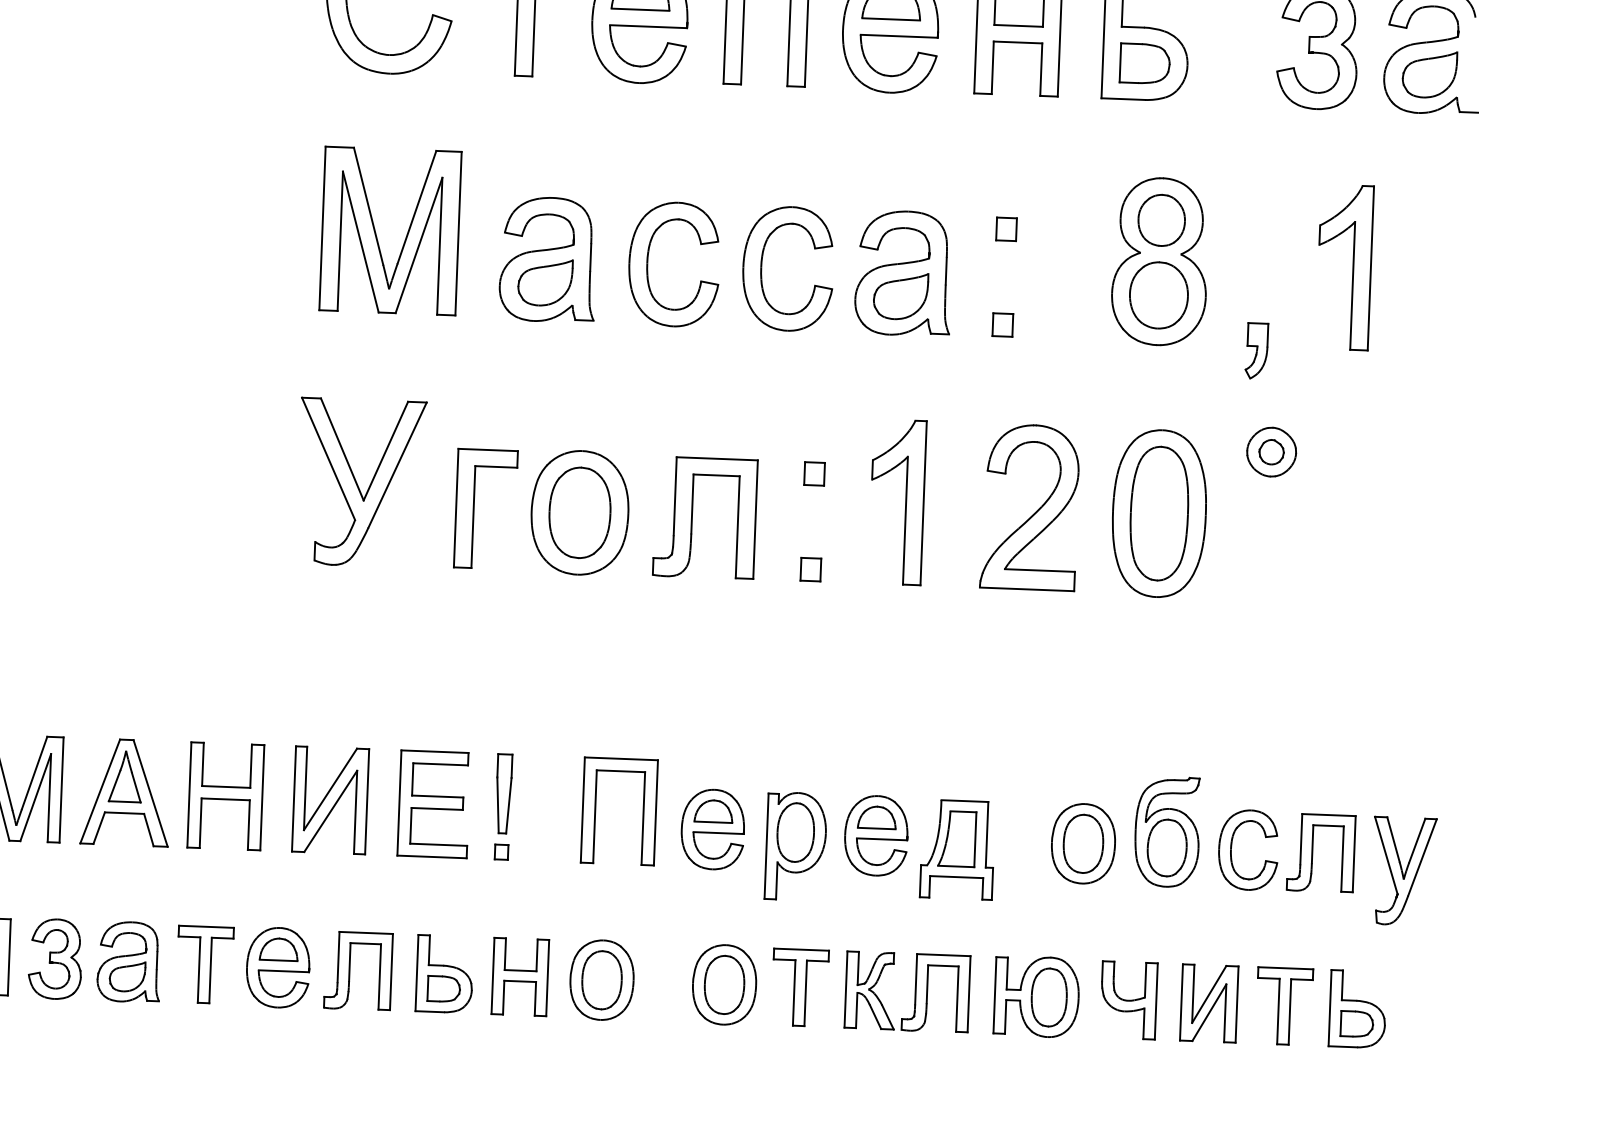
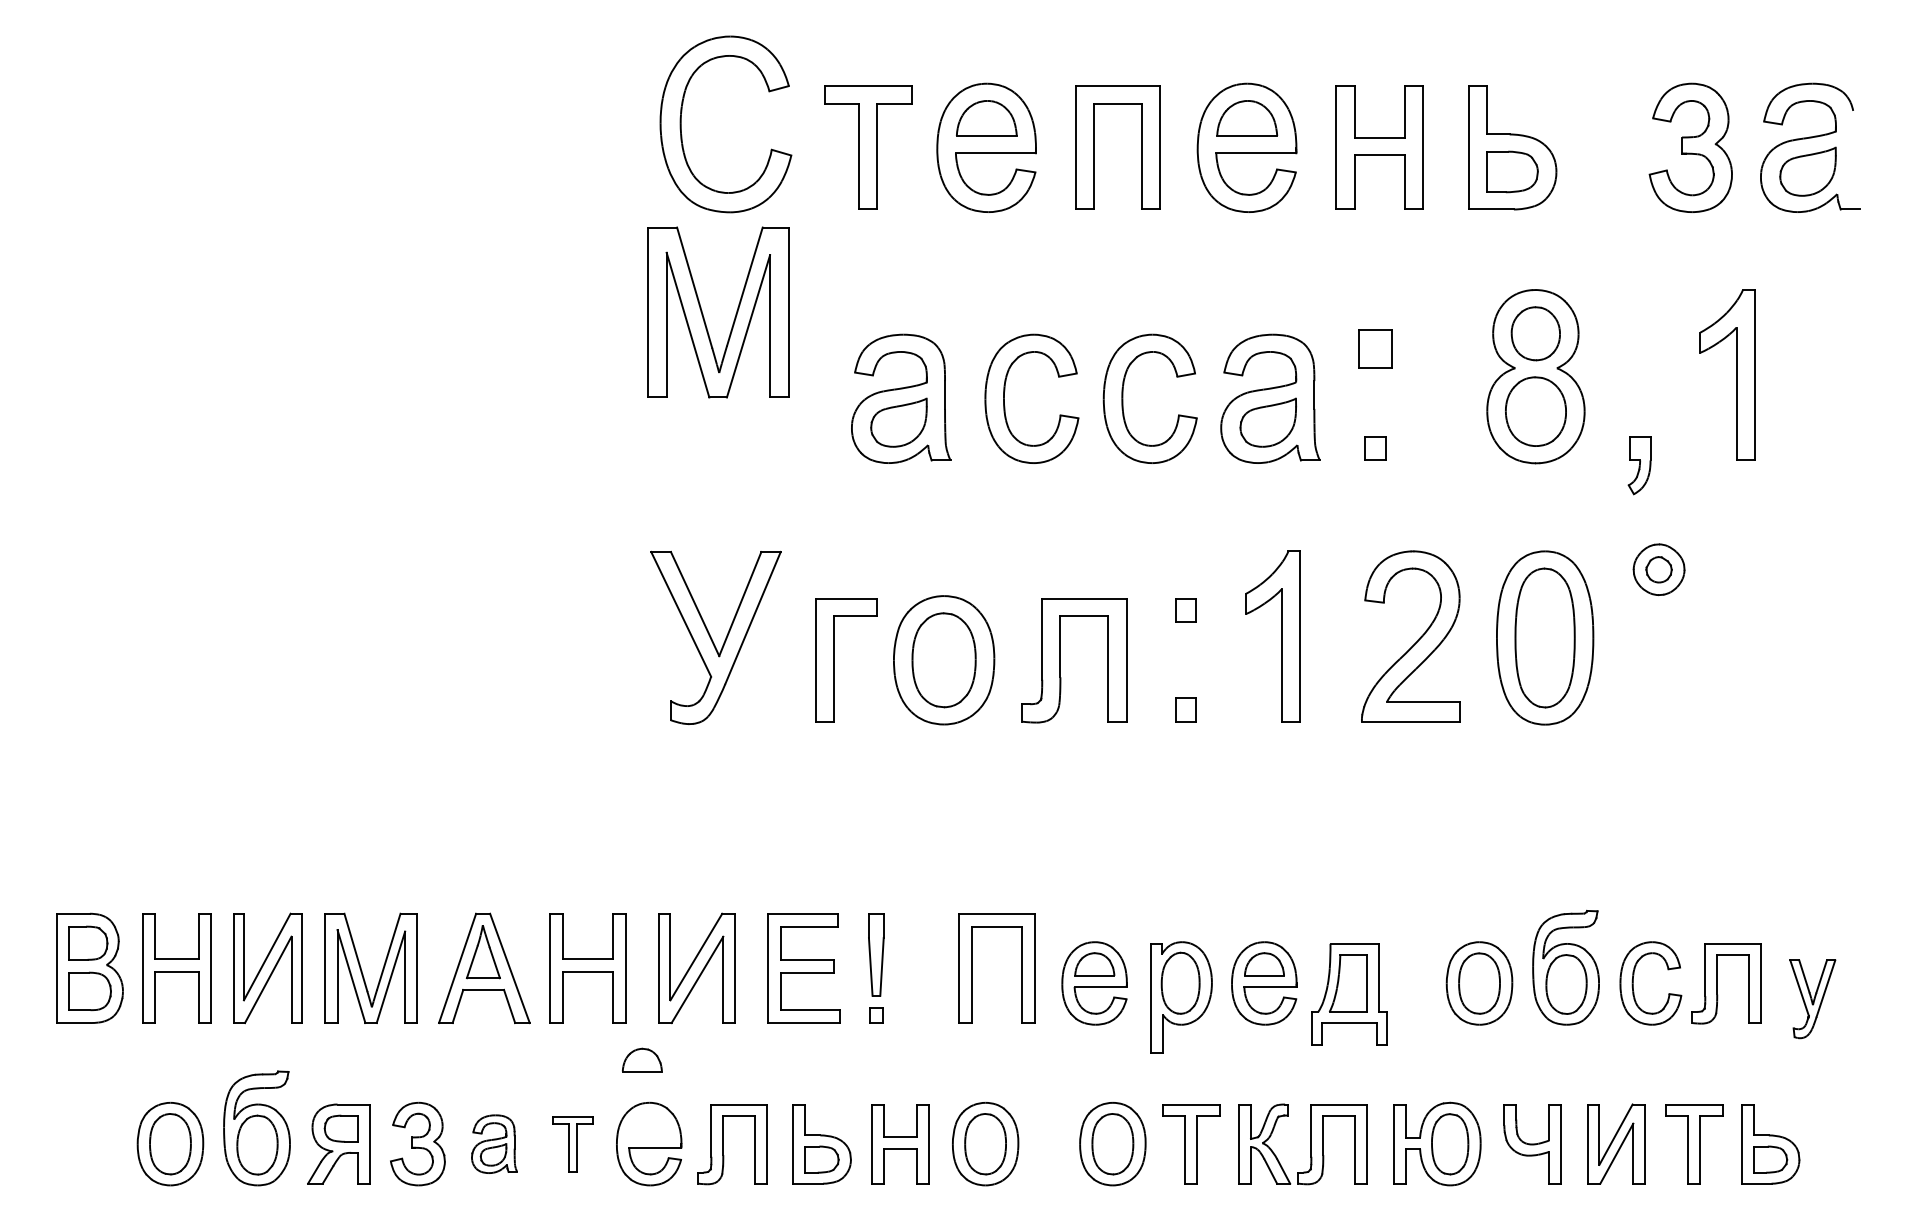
part: (1006, 228) -> (1375, 348), size x1.6
part: (376, 235) -> (704, 317), moved
part: (1403, 870) -> (1812, 998), size x0.7
part: (279, 948) -> (642, 1059), moved
part: (129, 962) -> (494, 1144), size x0.7
part: (205, 965) -> (573, 1144), size x0.7

